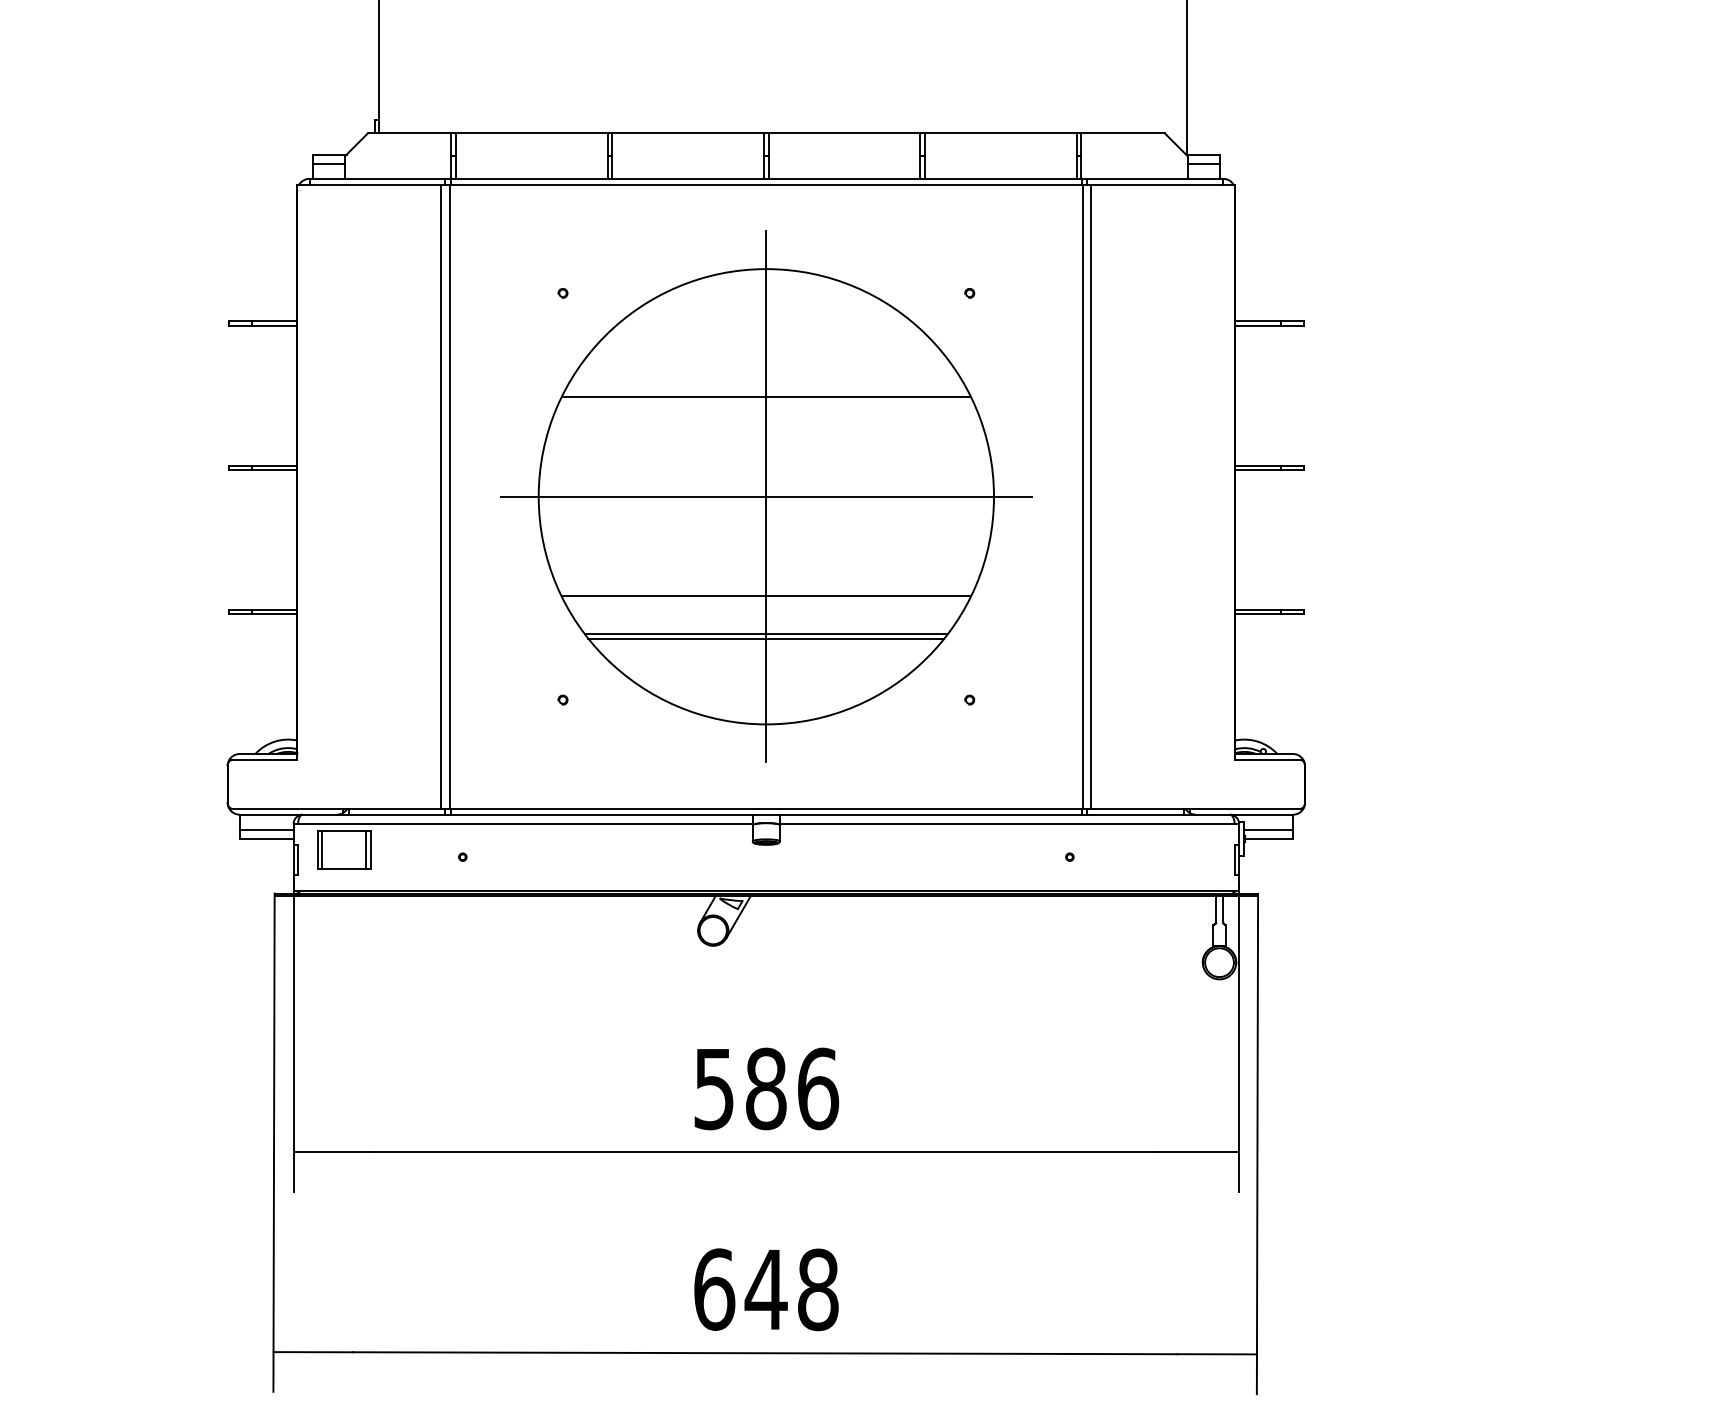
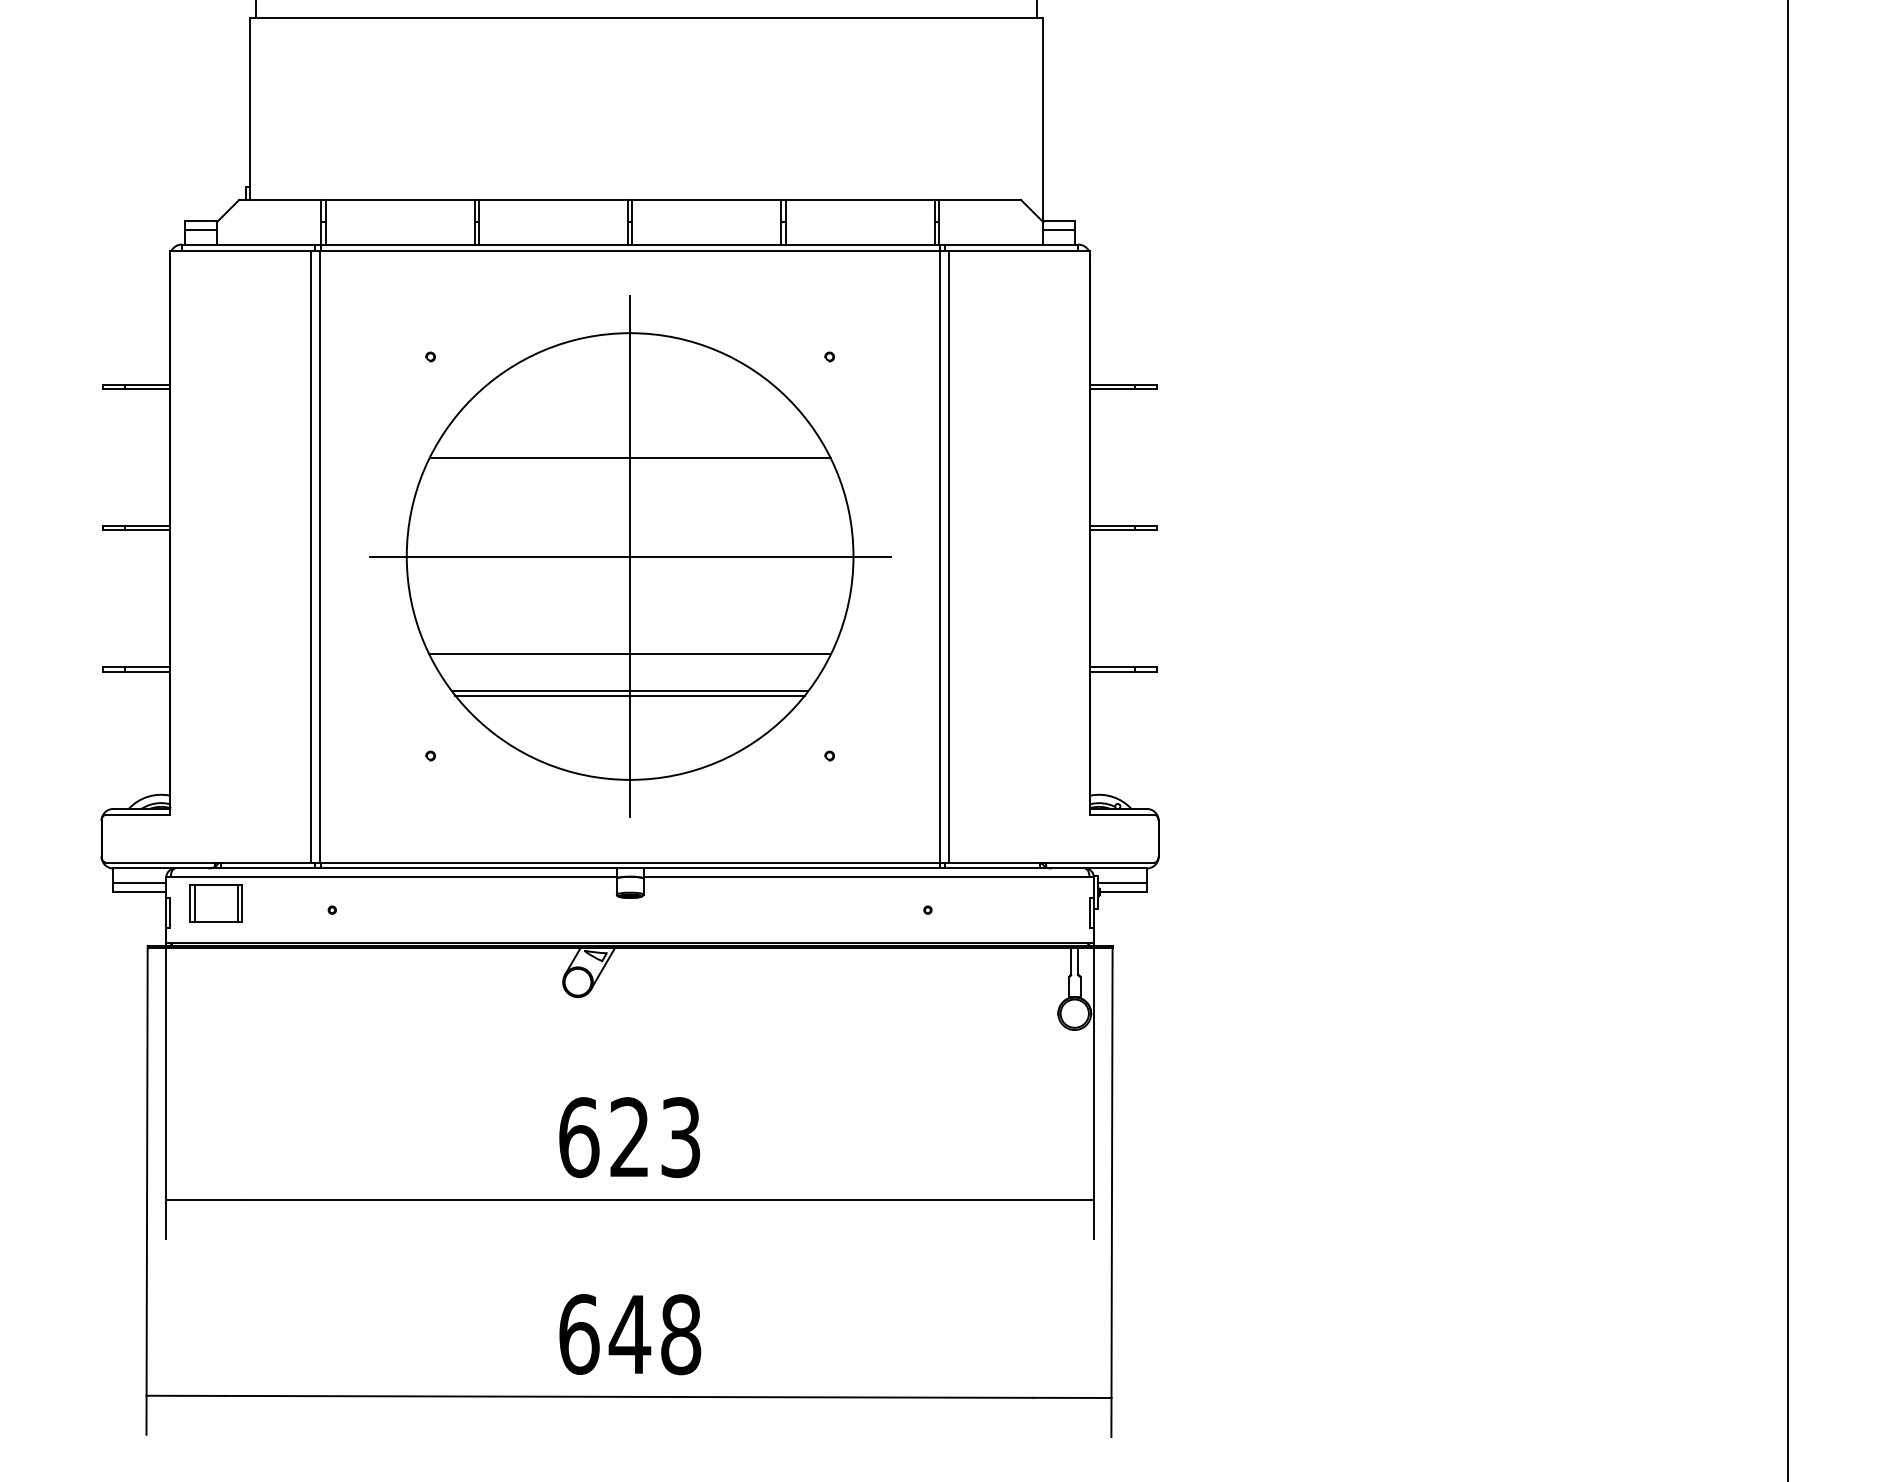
text: (766, 1088) -> (630, 1137), 586 -> 623

